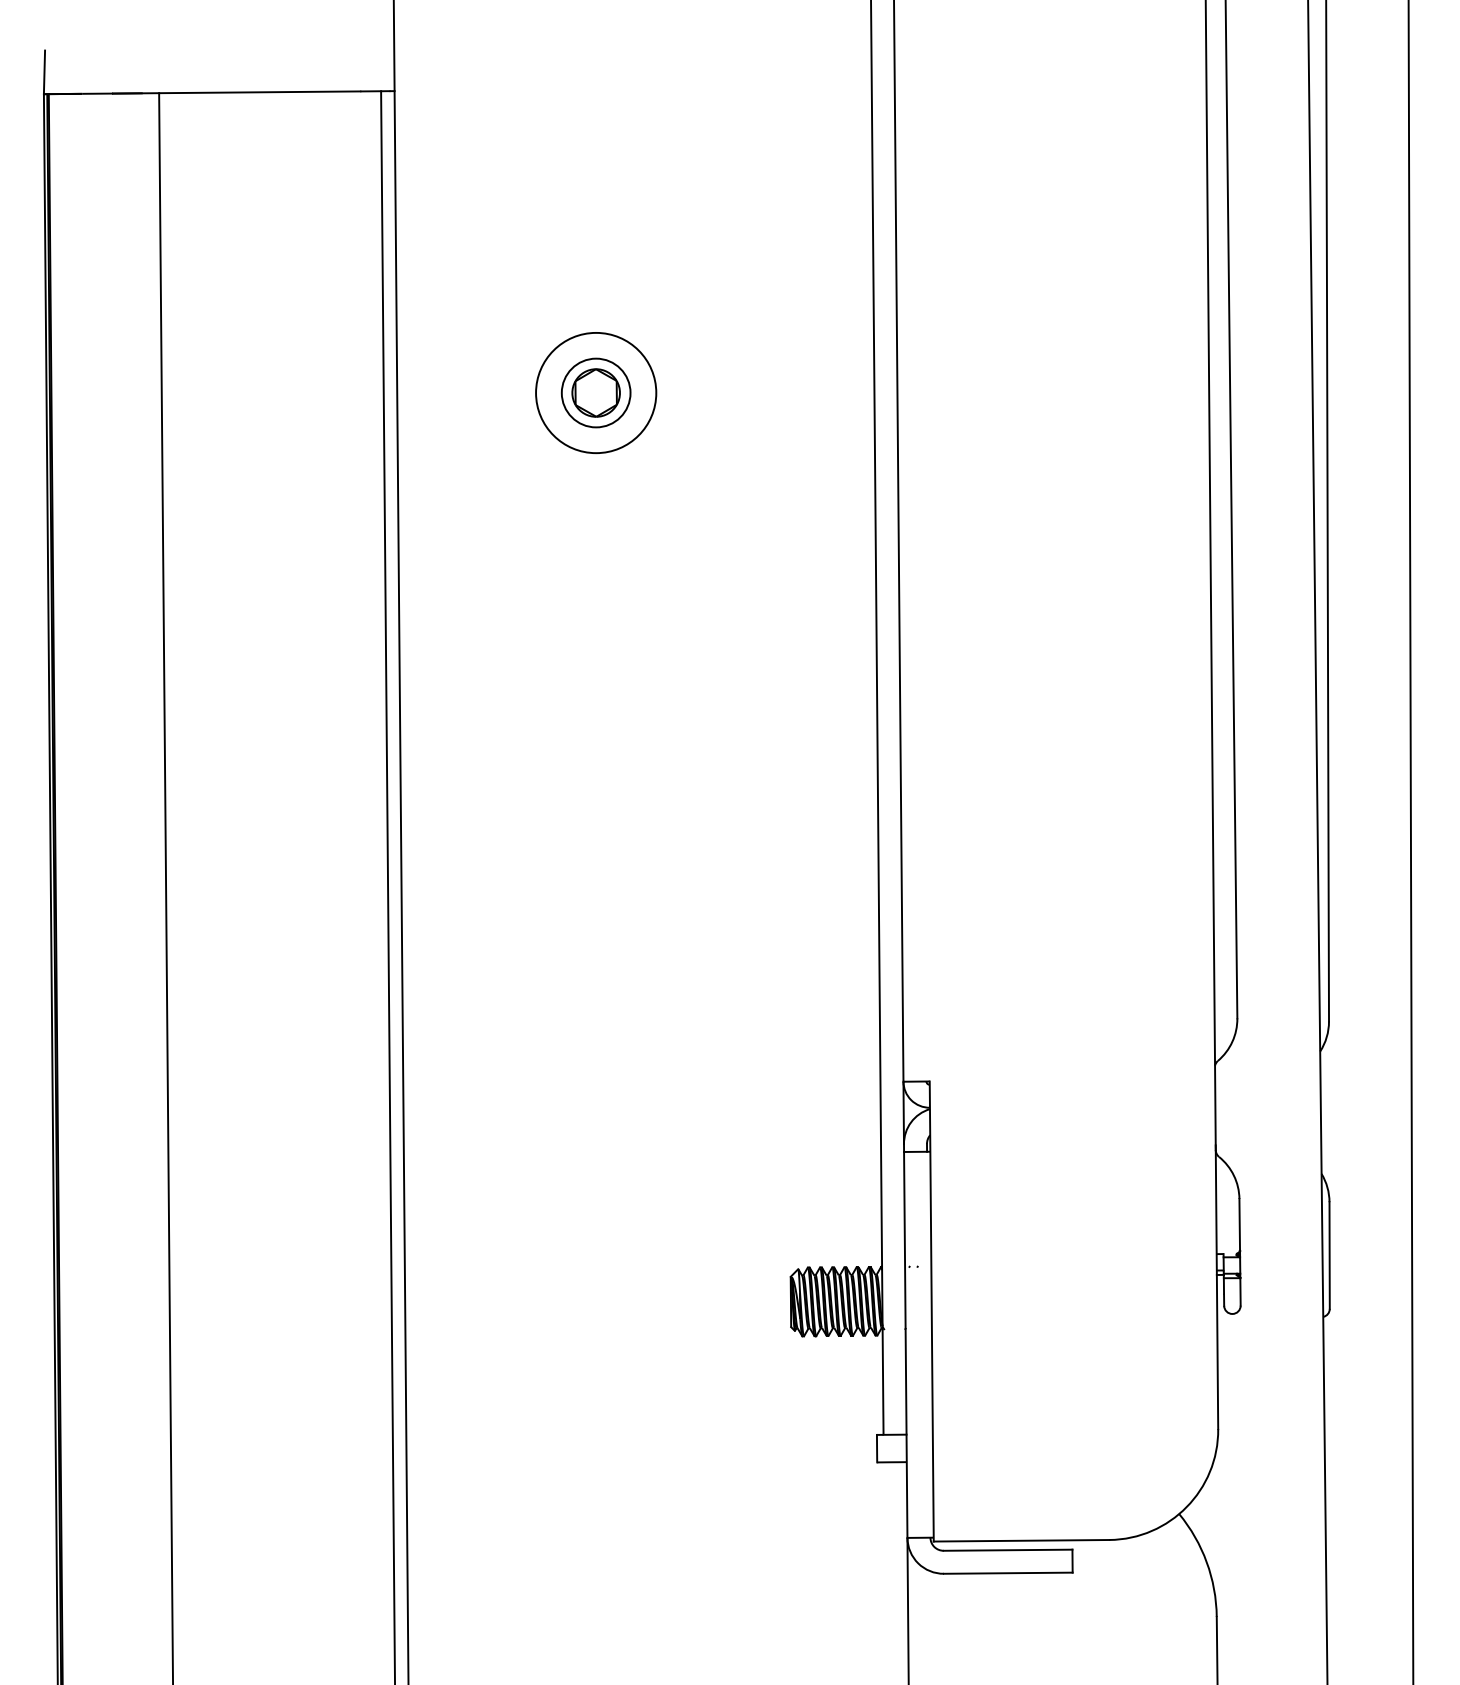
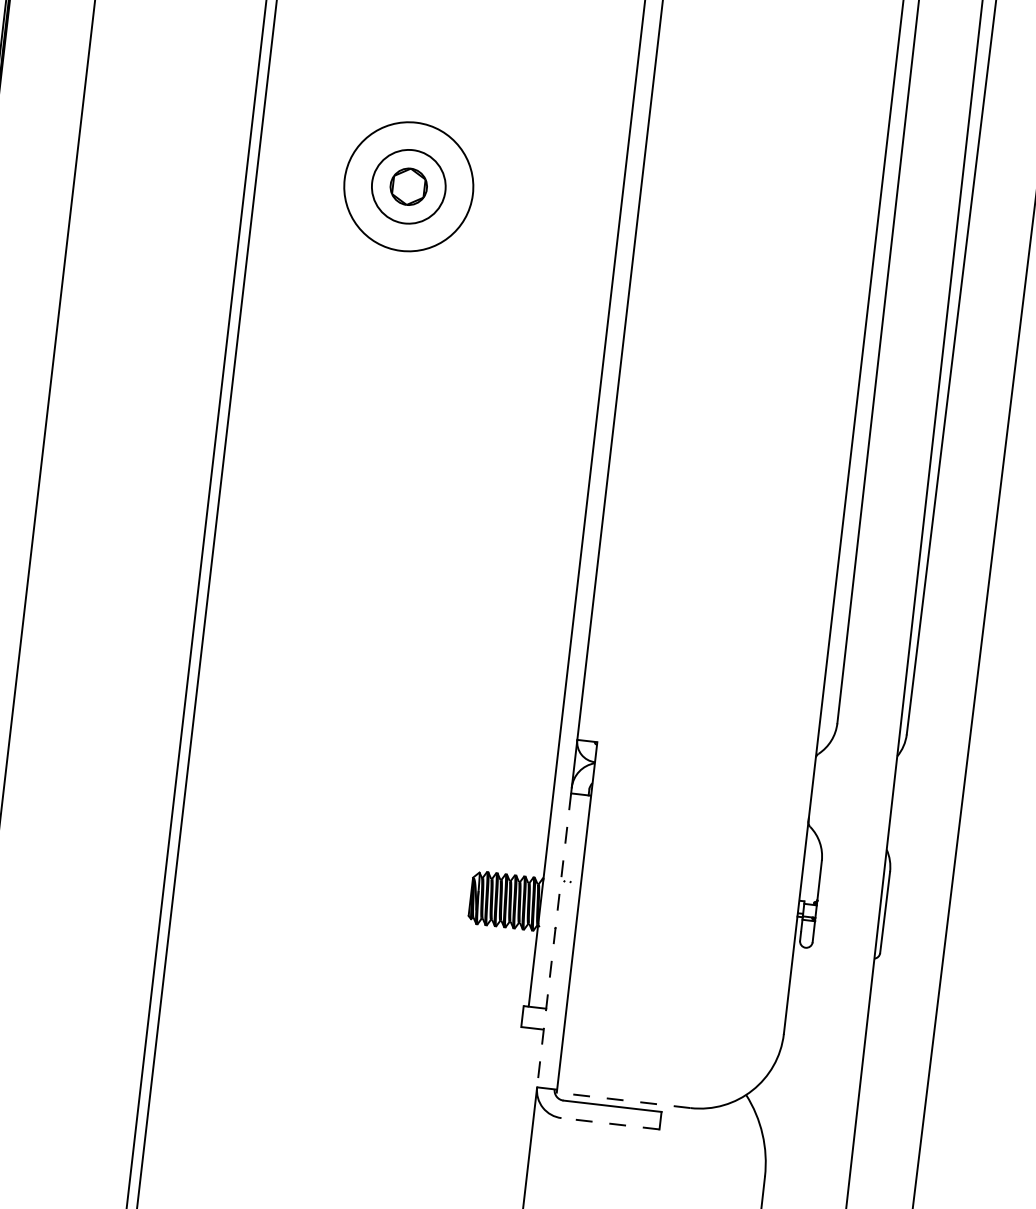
circle: (595, 392) -> (408, 186), size x1.4
circle: (596, 392) -> (409, 186), size x1.4
line: (905, 1344) -> (553, 940), solid -> dashed
line: (1021, 1540) -> (623, 1100), solid -> dashed
line: (1007, 1573) -> (609, 1123), solid -> dashed

